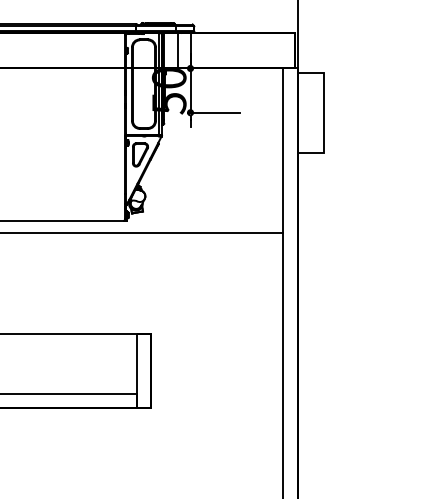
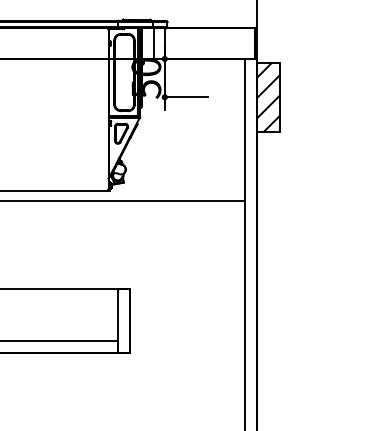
hatch: (310, 111) -> (268, 96), added

